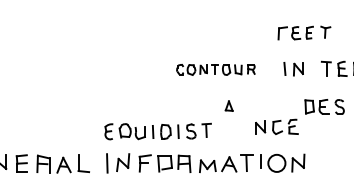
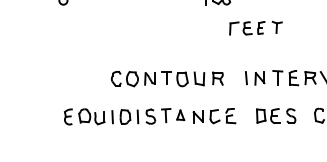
part: (304, 32) -> (256, 27), moved
part: (215, 69) -> (167, 78), size x1.43
part: (293, 69) -> (255, 78), moved
part: (276, 126) -> (214, 115), moved
part: (157, 131) -> (117, 116), moved

